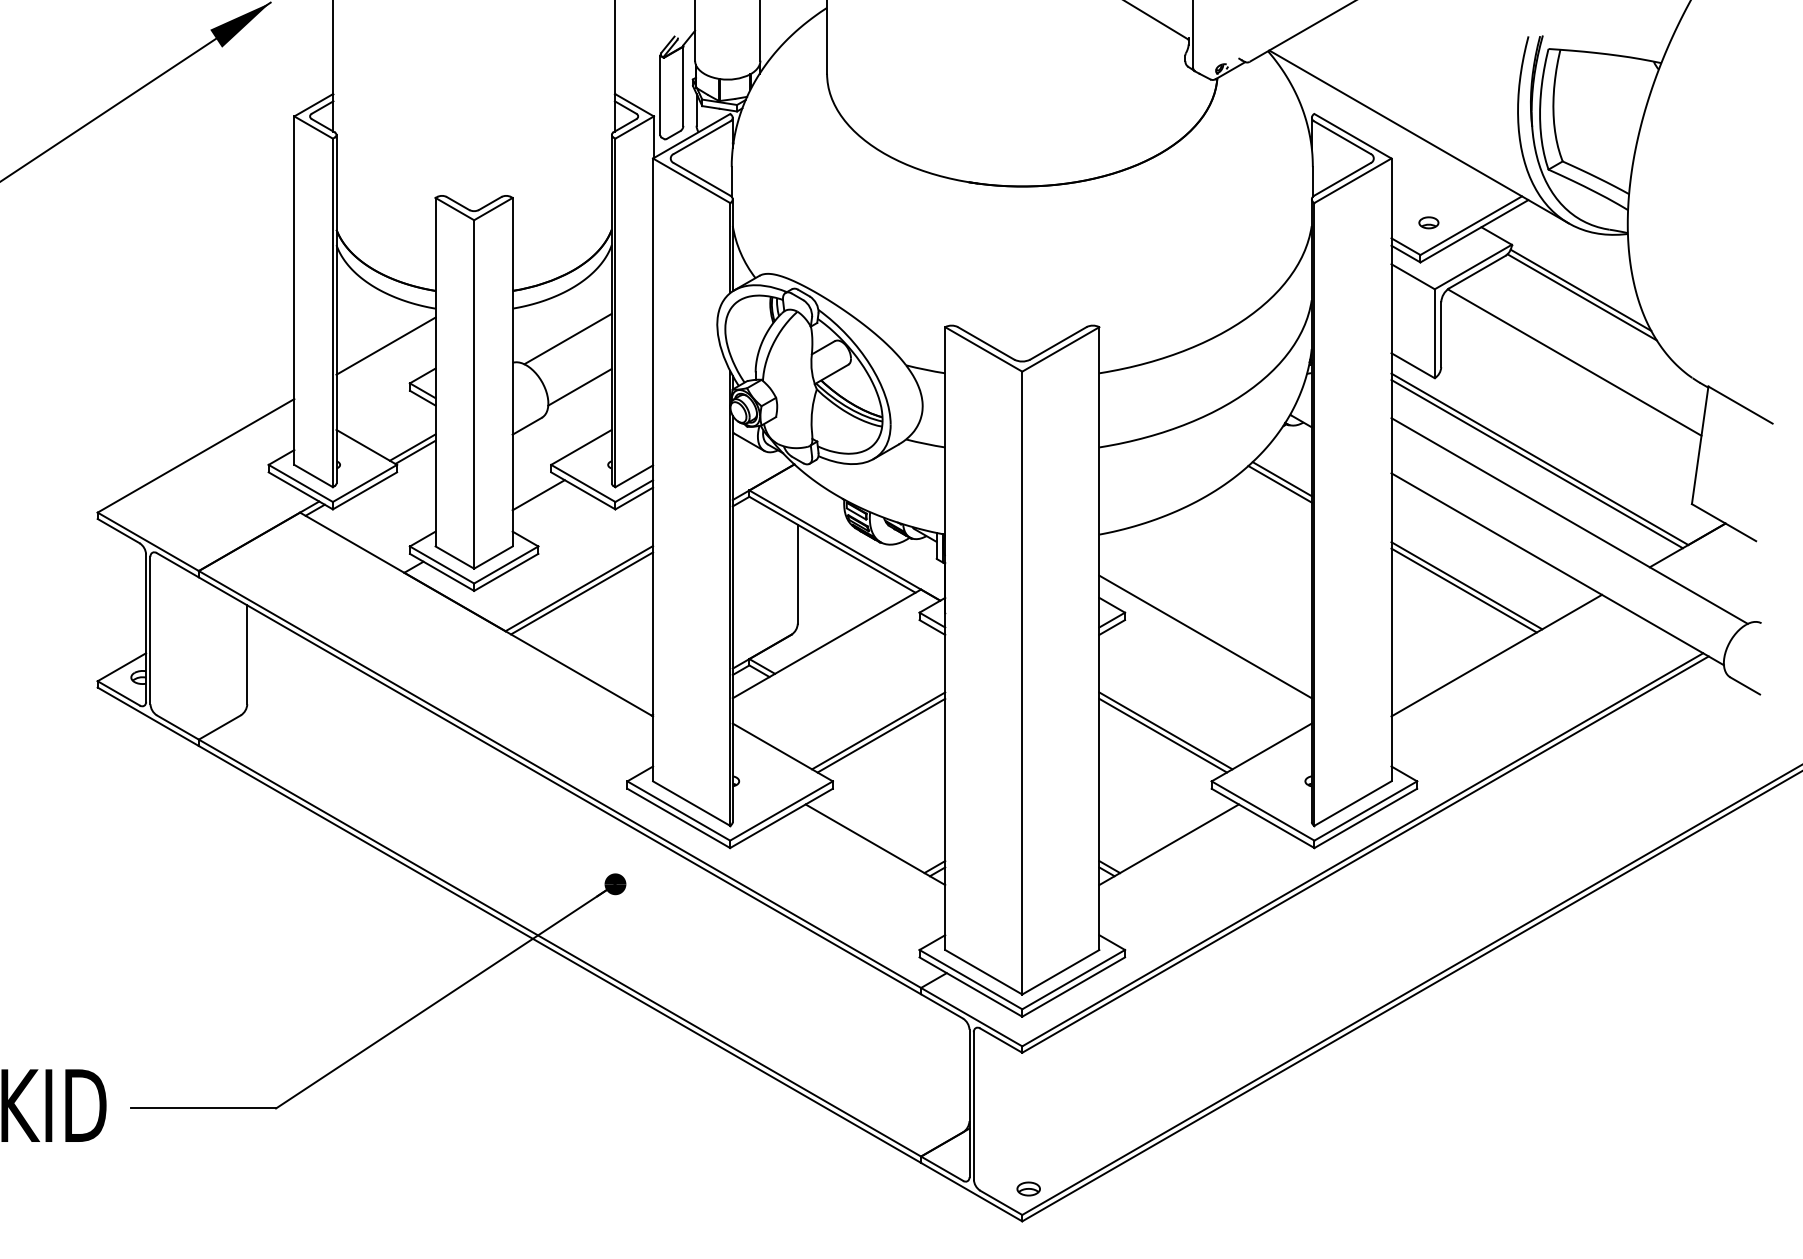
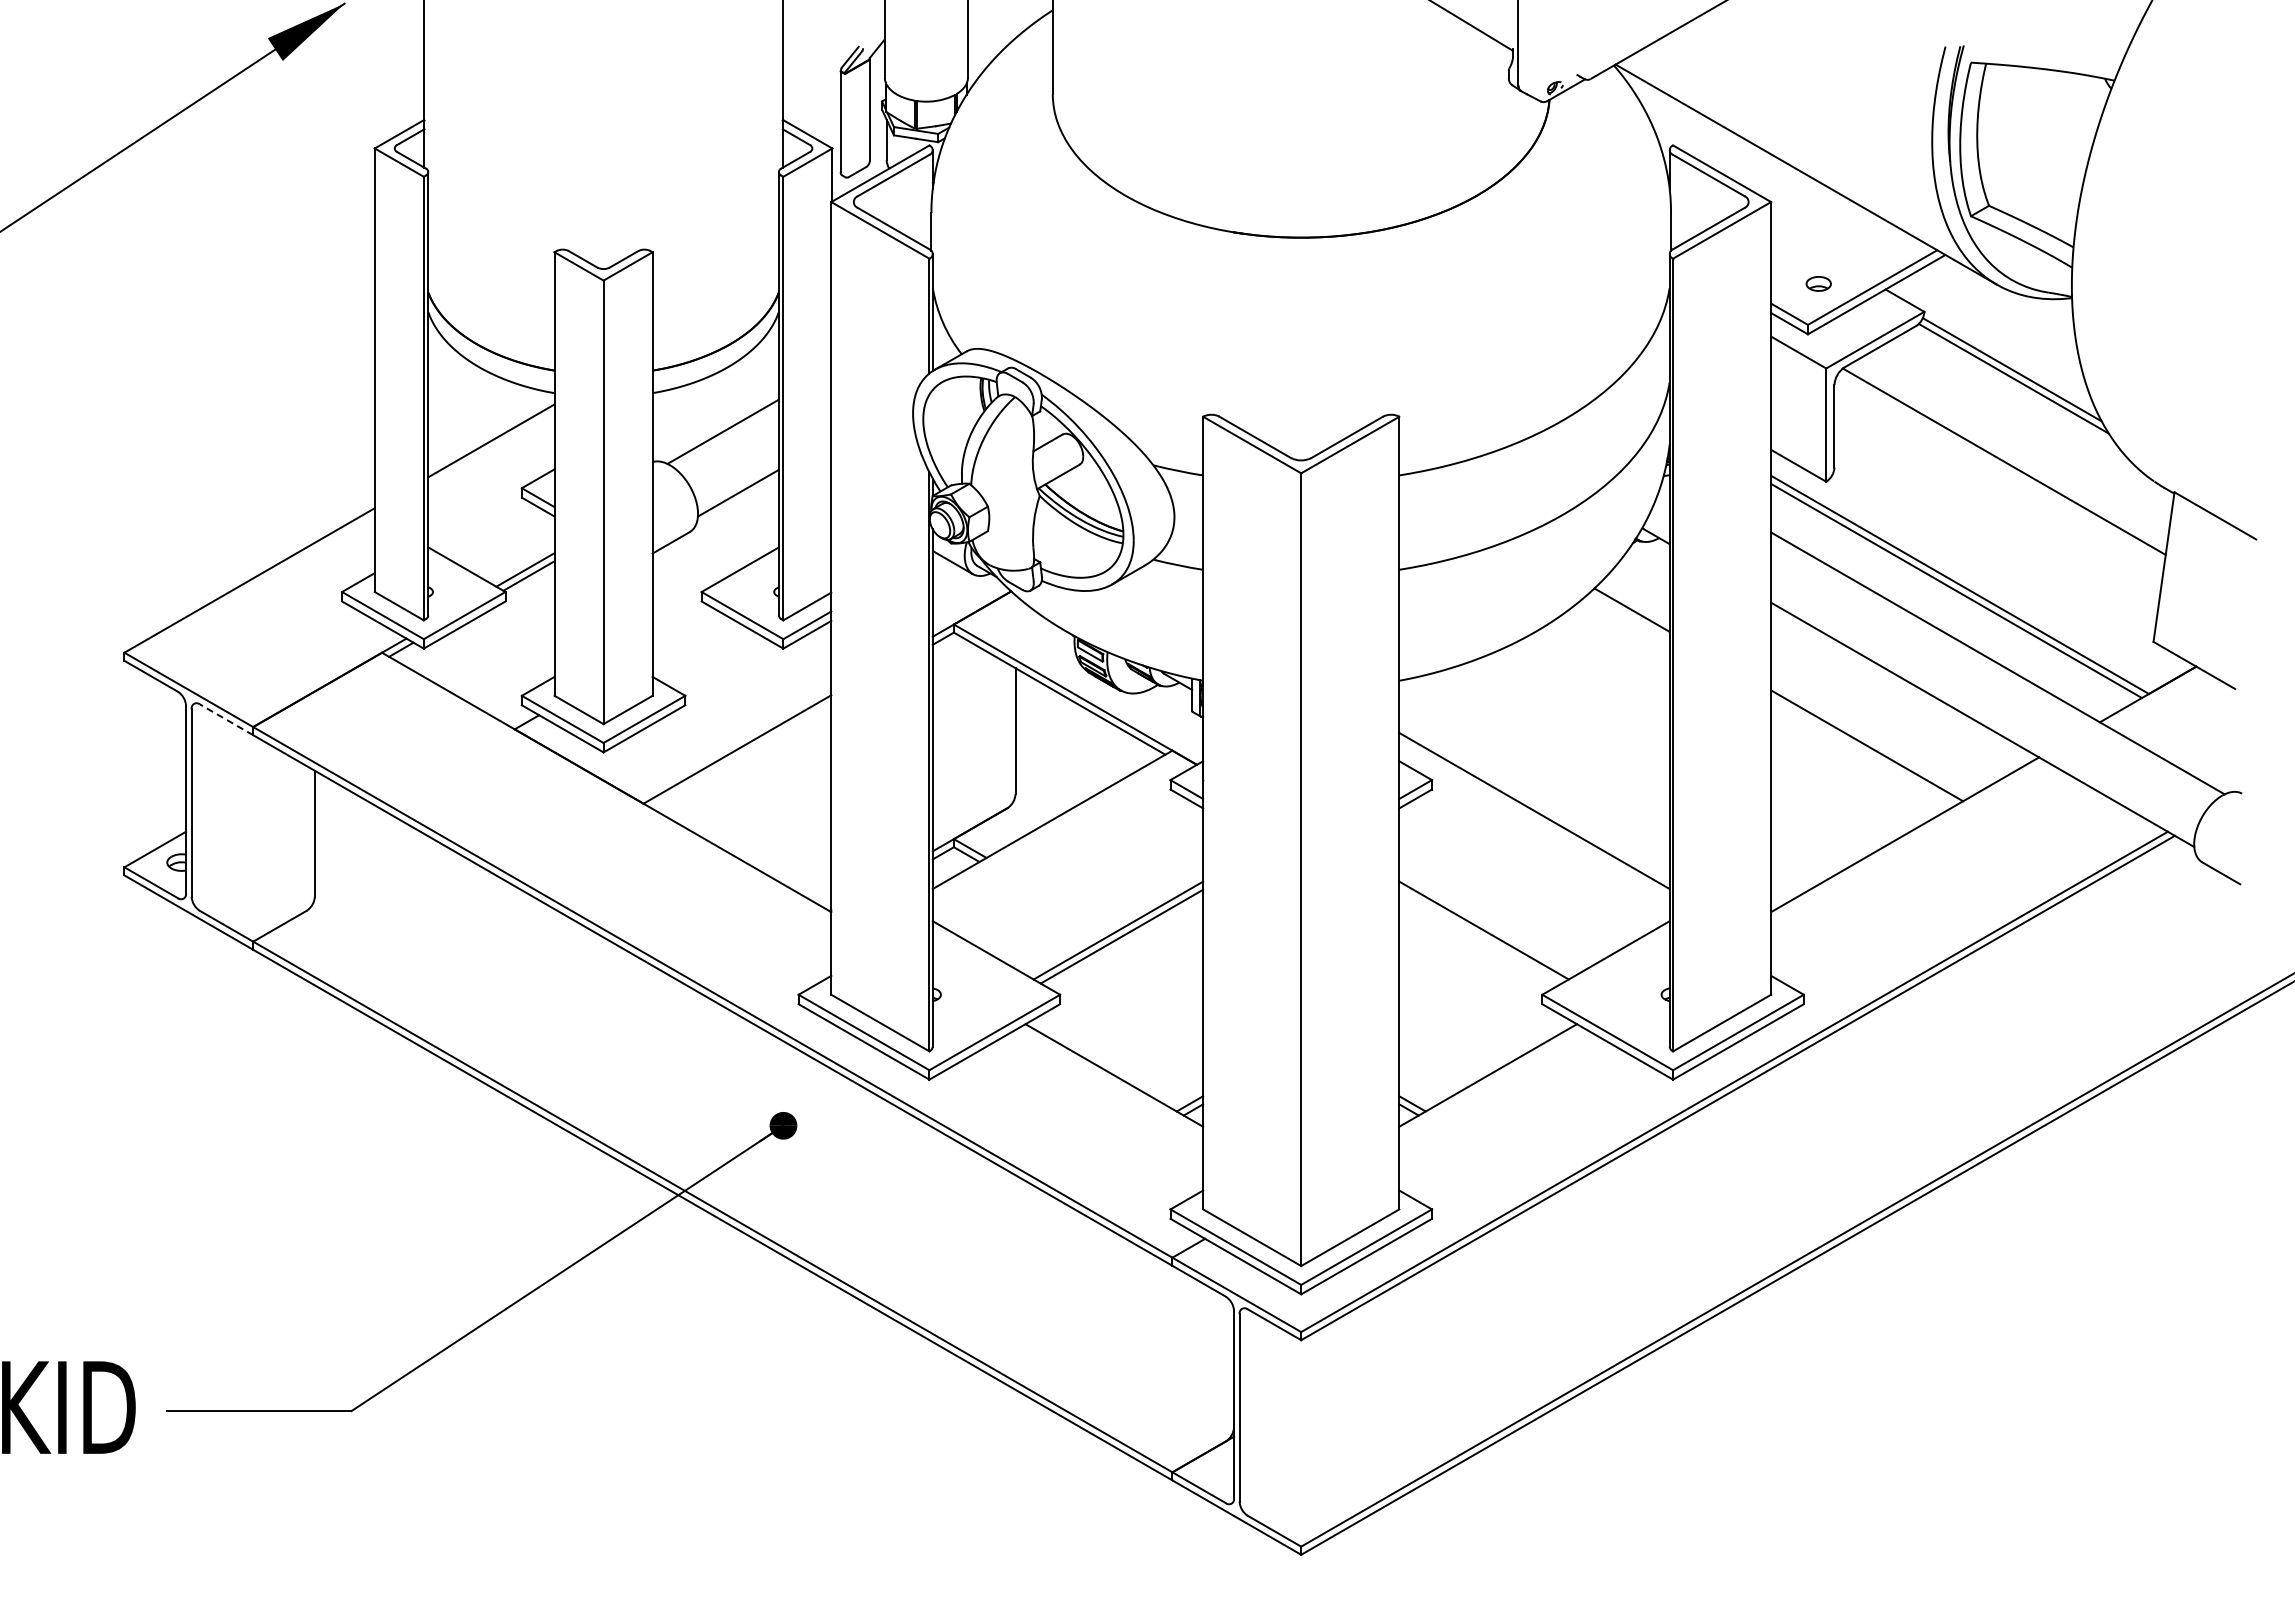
line: (1279, 484) -> (1628, 616), removed
line: (538, 495) -> (685, 630), removed
line: (177, 565) -> (226, 719), solid -> dashed
line: (1464, 590) -> (1863, 751), removed
line: (581, 593) -> (740, 755), removed
line: (1163, 735) -> (1480, 936), removed
part: (1028, 1188) -> (1309, 1513), removed

